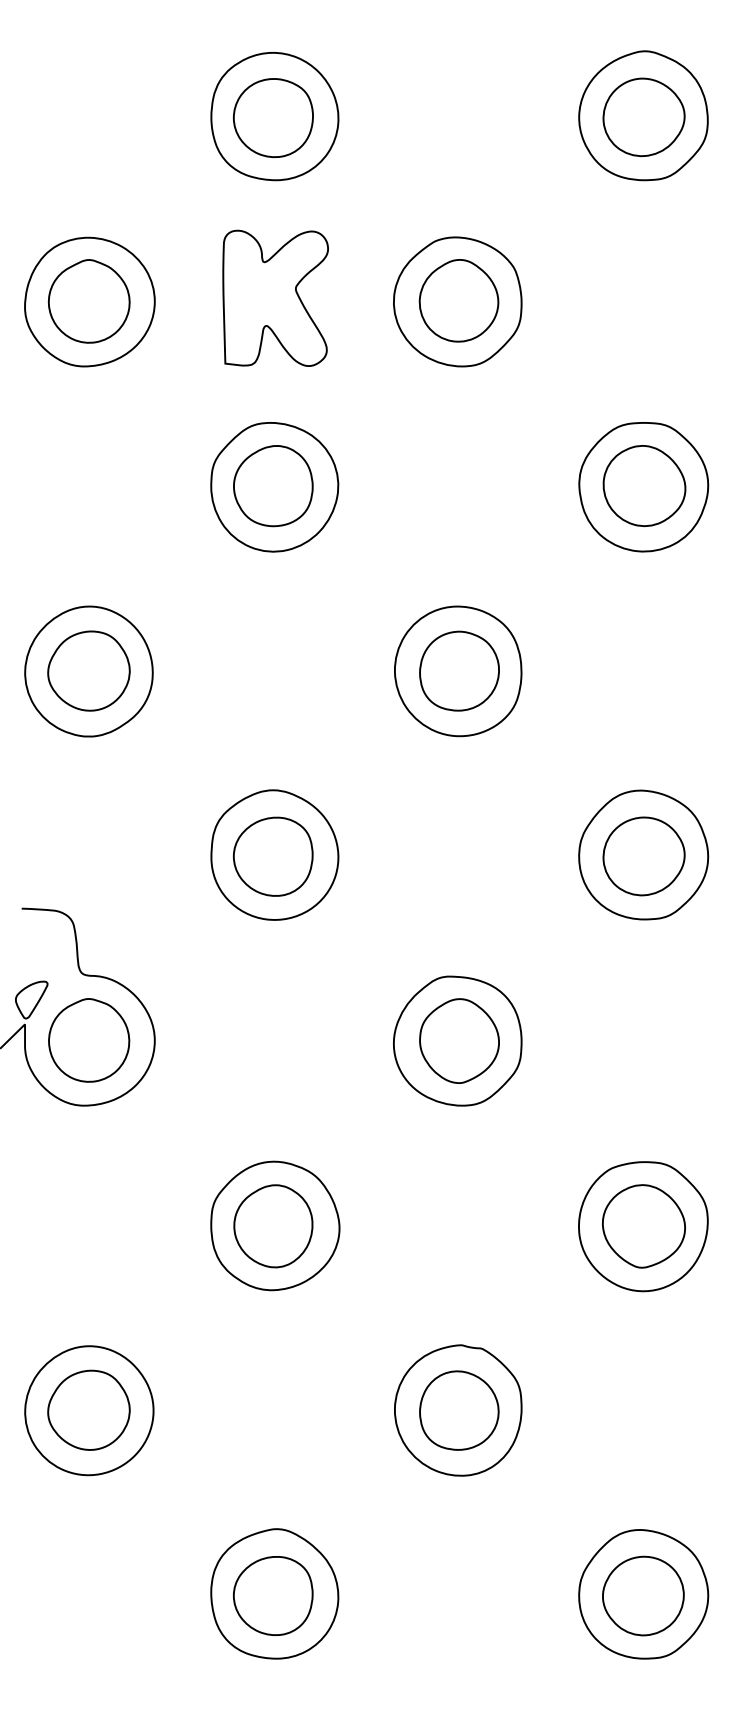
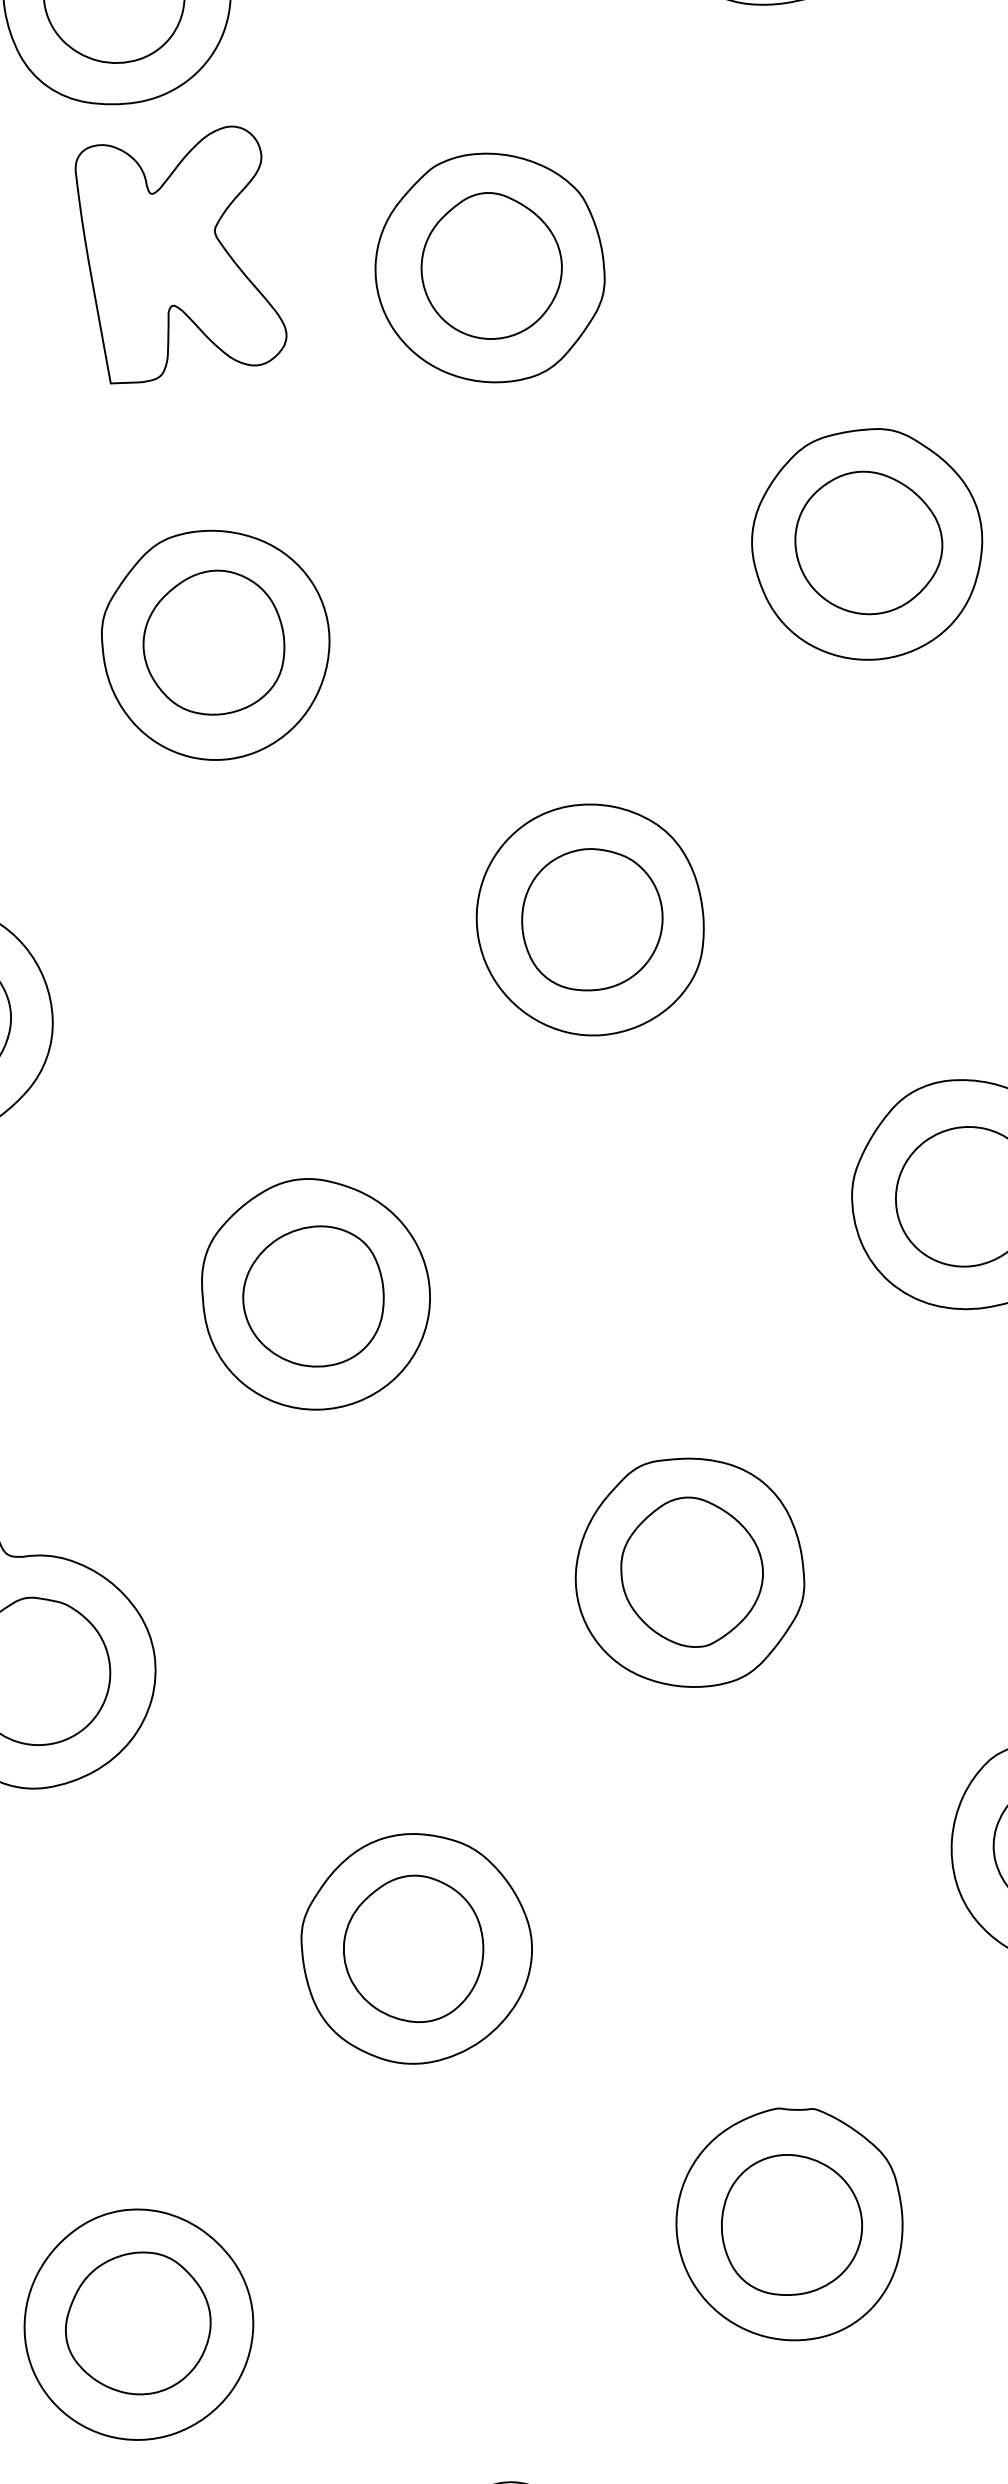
part: (275, 297) -> (181, 253), moved

